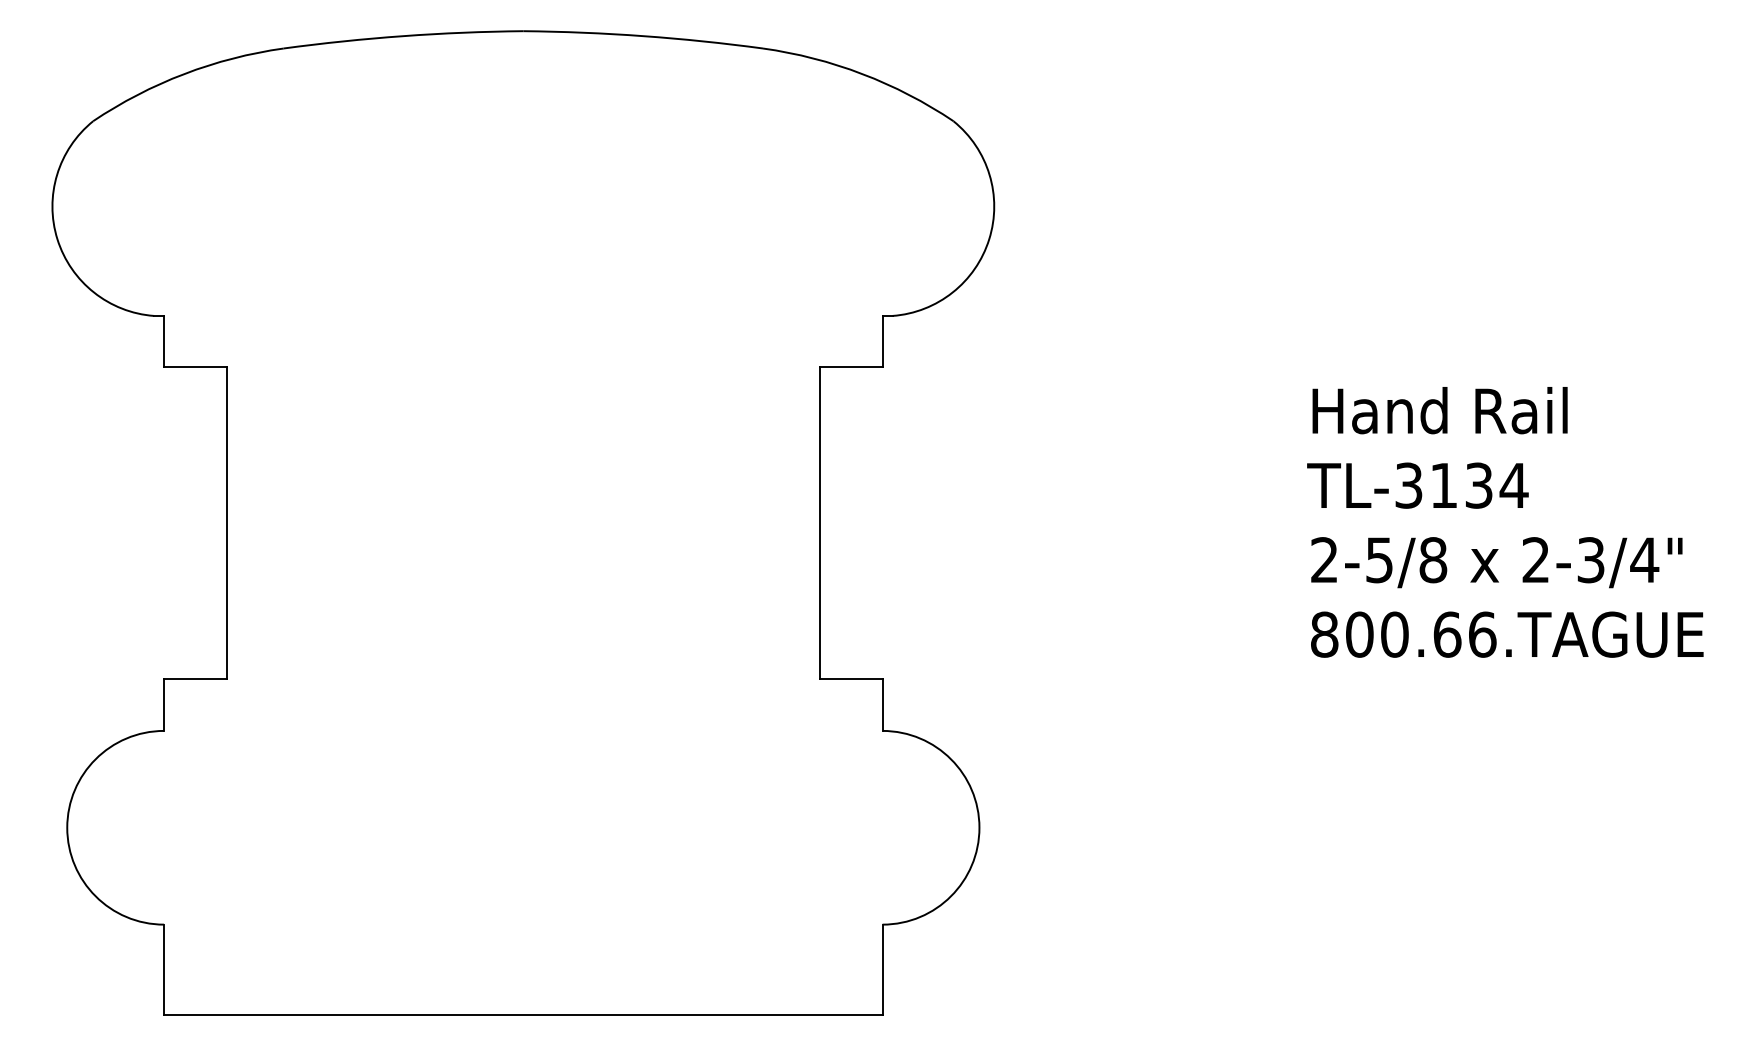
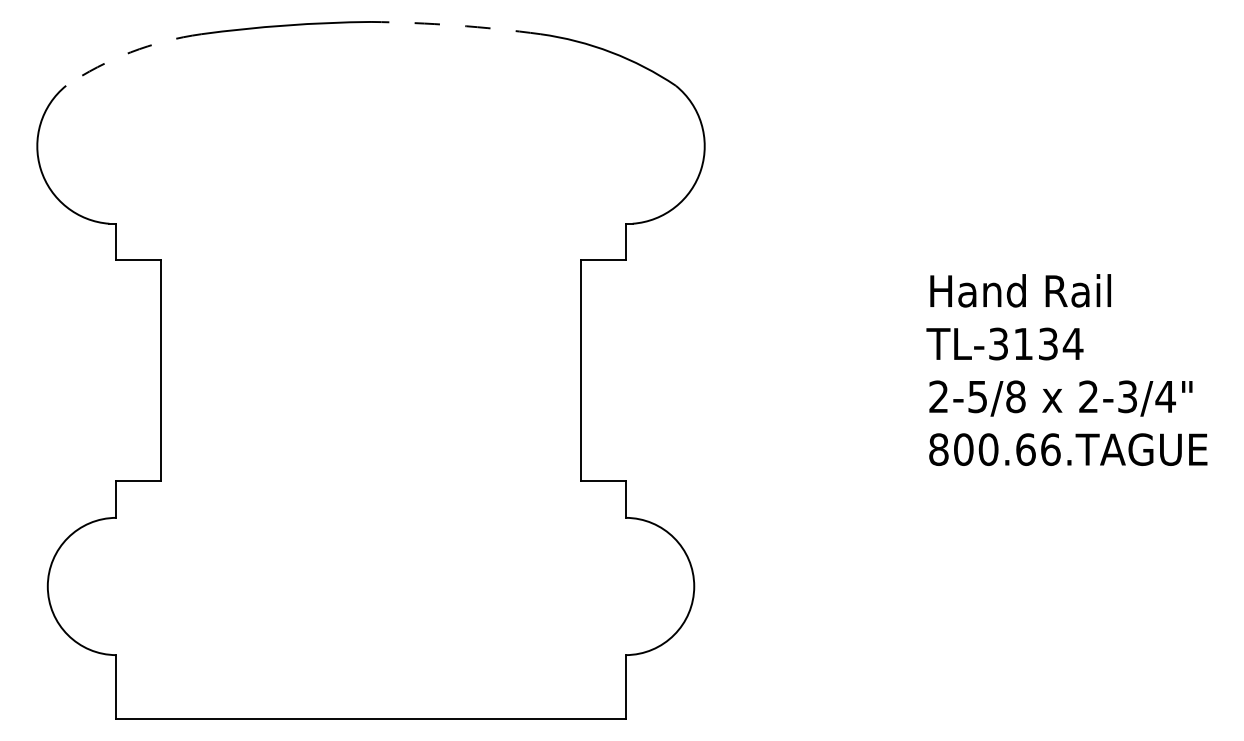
arc: (643, 36) -> (456, 25), solid -> dashed
arc: (183, 74) -> (130, 52), solid -> dashed

